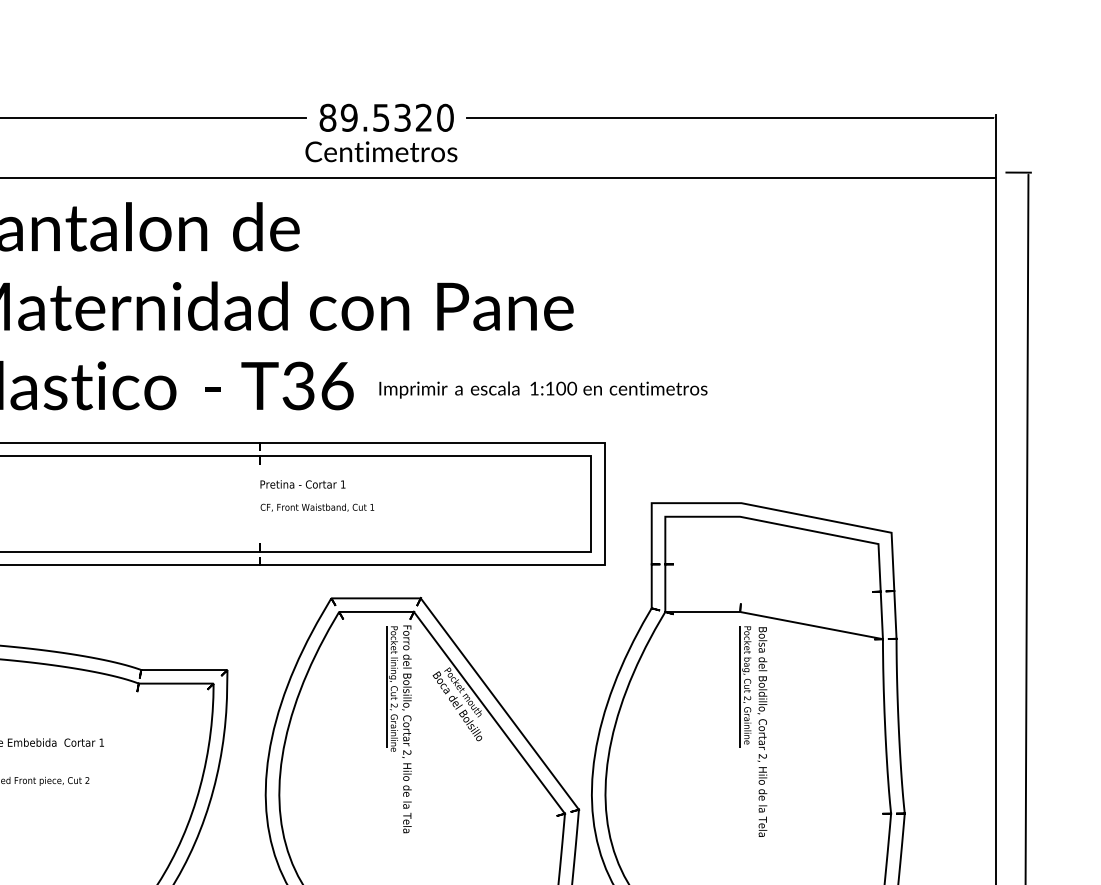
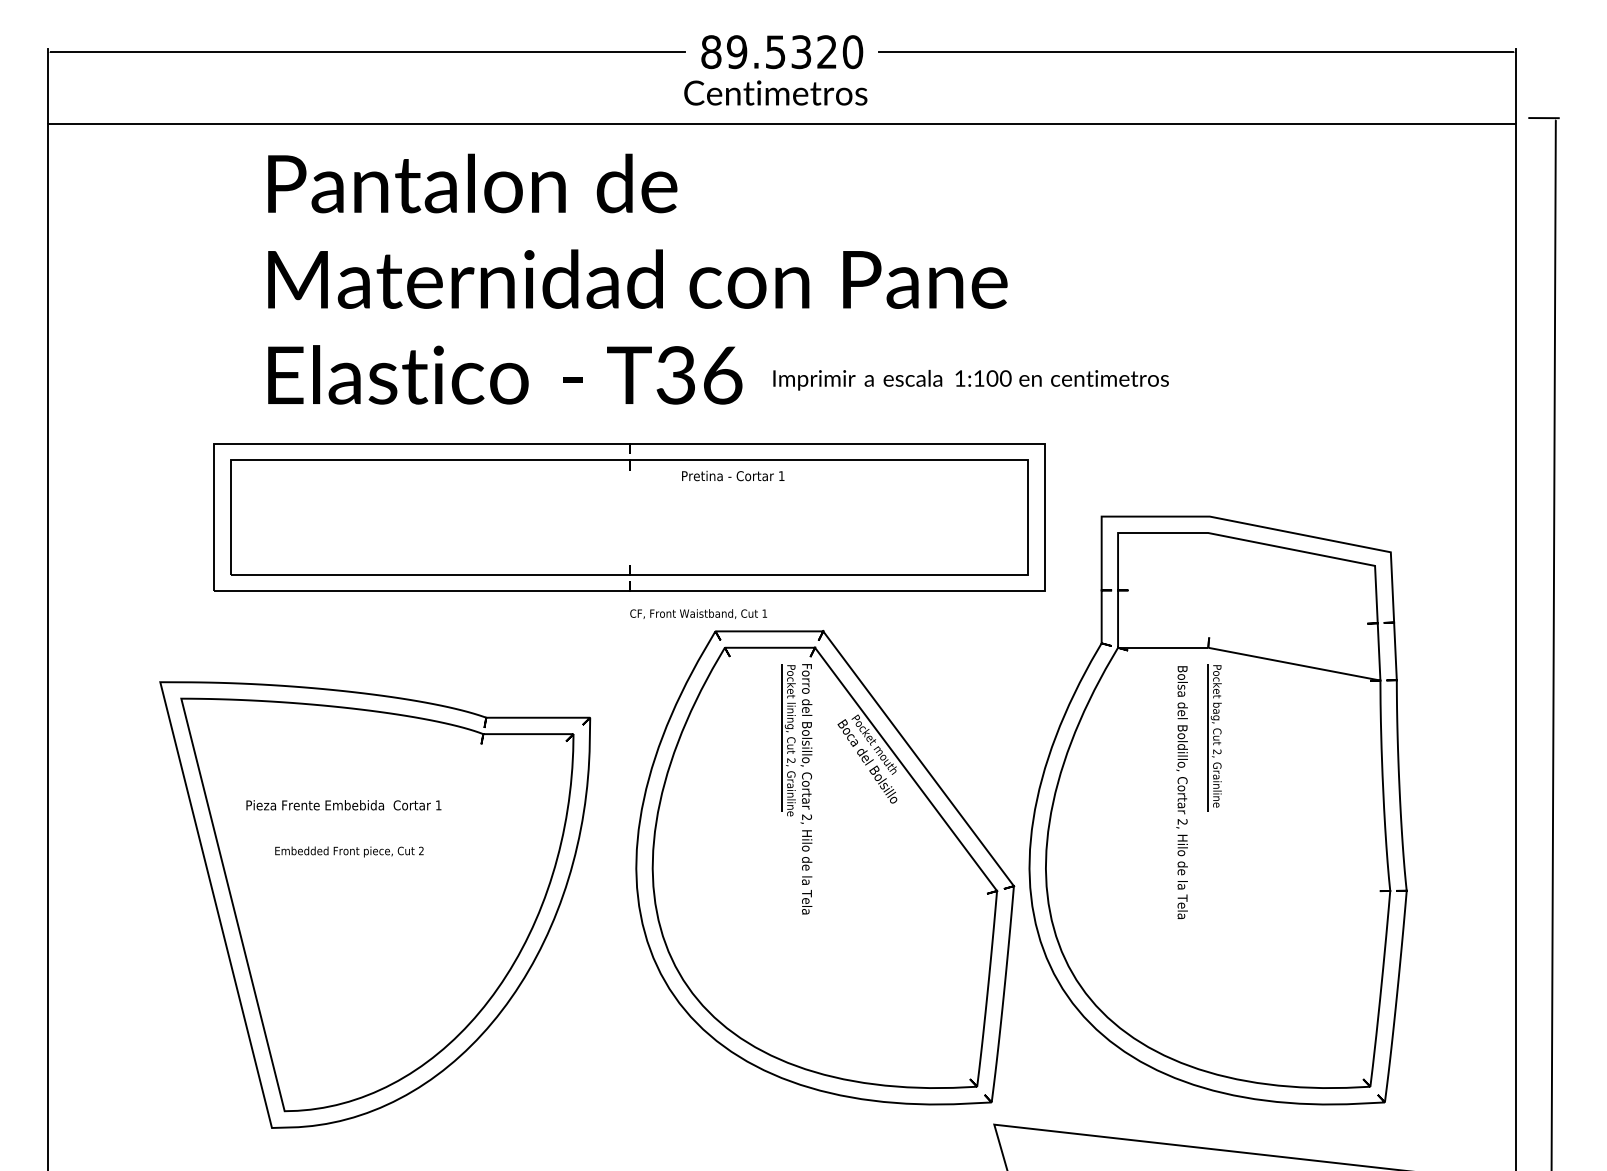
text: (303, 483) -> (733, 475), moved
text: (317, 507) -> (698, 613), moved
text: (761, 732) -> (1181, 792), moved

